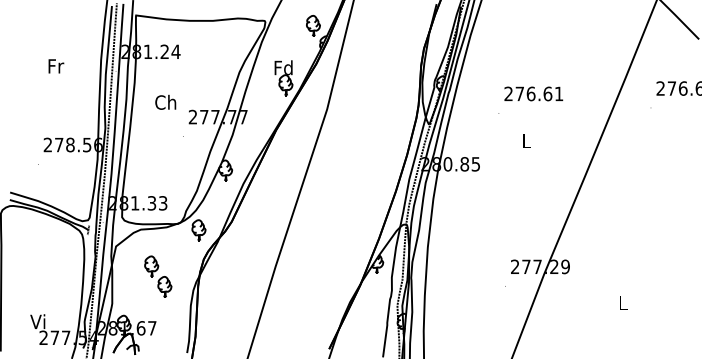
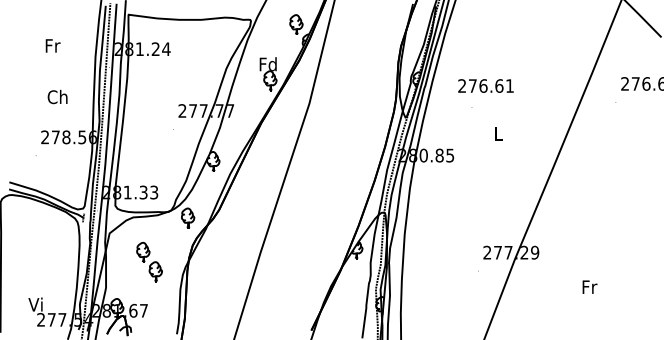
text: (55, 65) -> (52, 45), moved
text: (533, 93) -> (485, 85), moved
text: (165, 101) -> (57, 96), moved
text: (623, 302) -> (589, 286), L -> Fr

